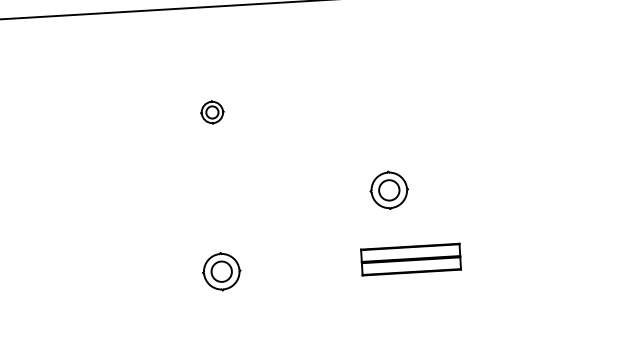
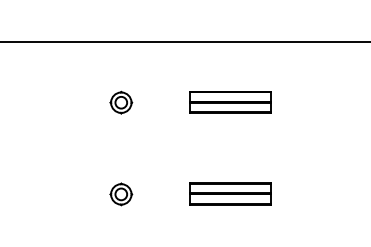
part: (401, 100) -> (230, 102), added
part: (212, 112) -> (121, 102), size x1.67
part: (389, 190) -> (220, 153), removed
part: (411, 258) -> (230, 193), size x1.43

